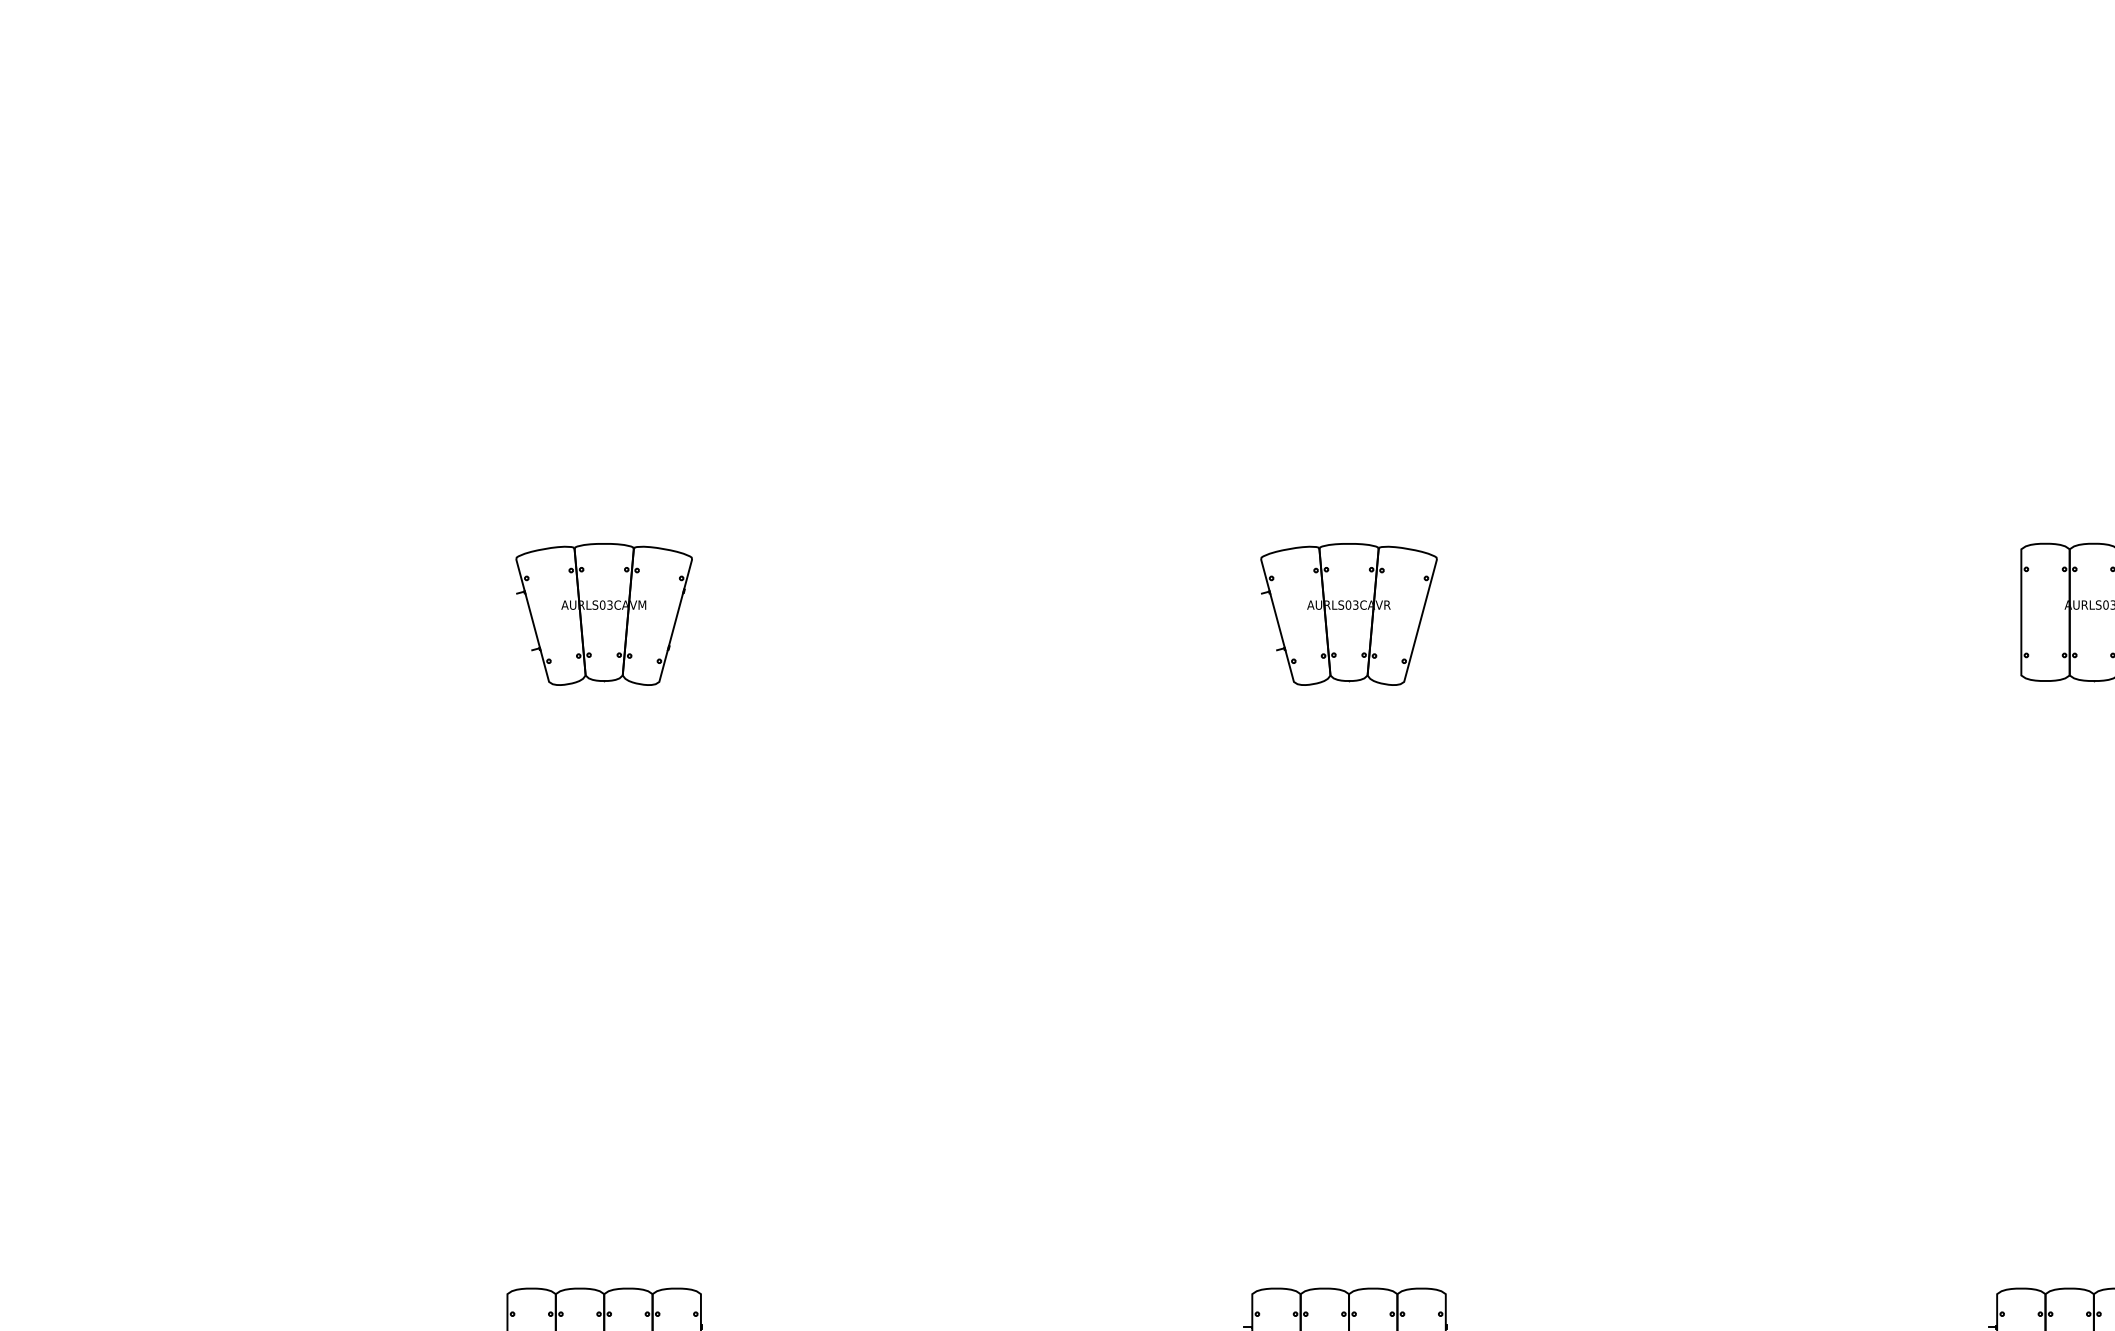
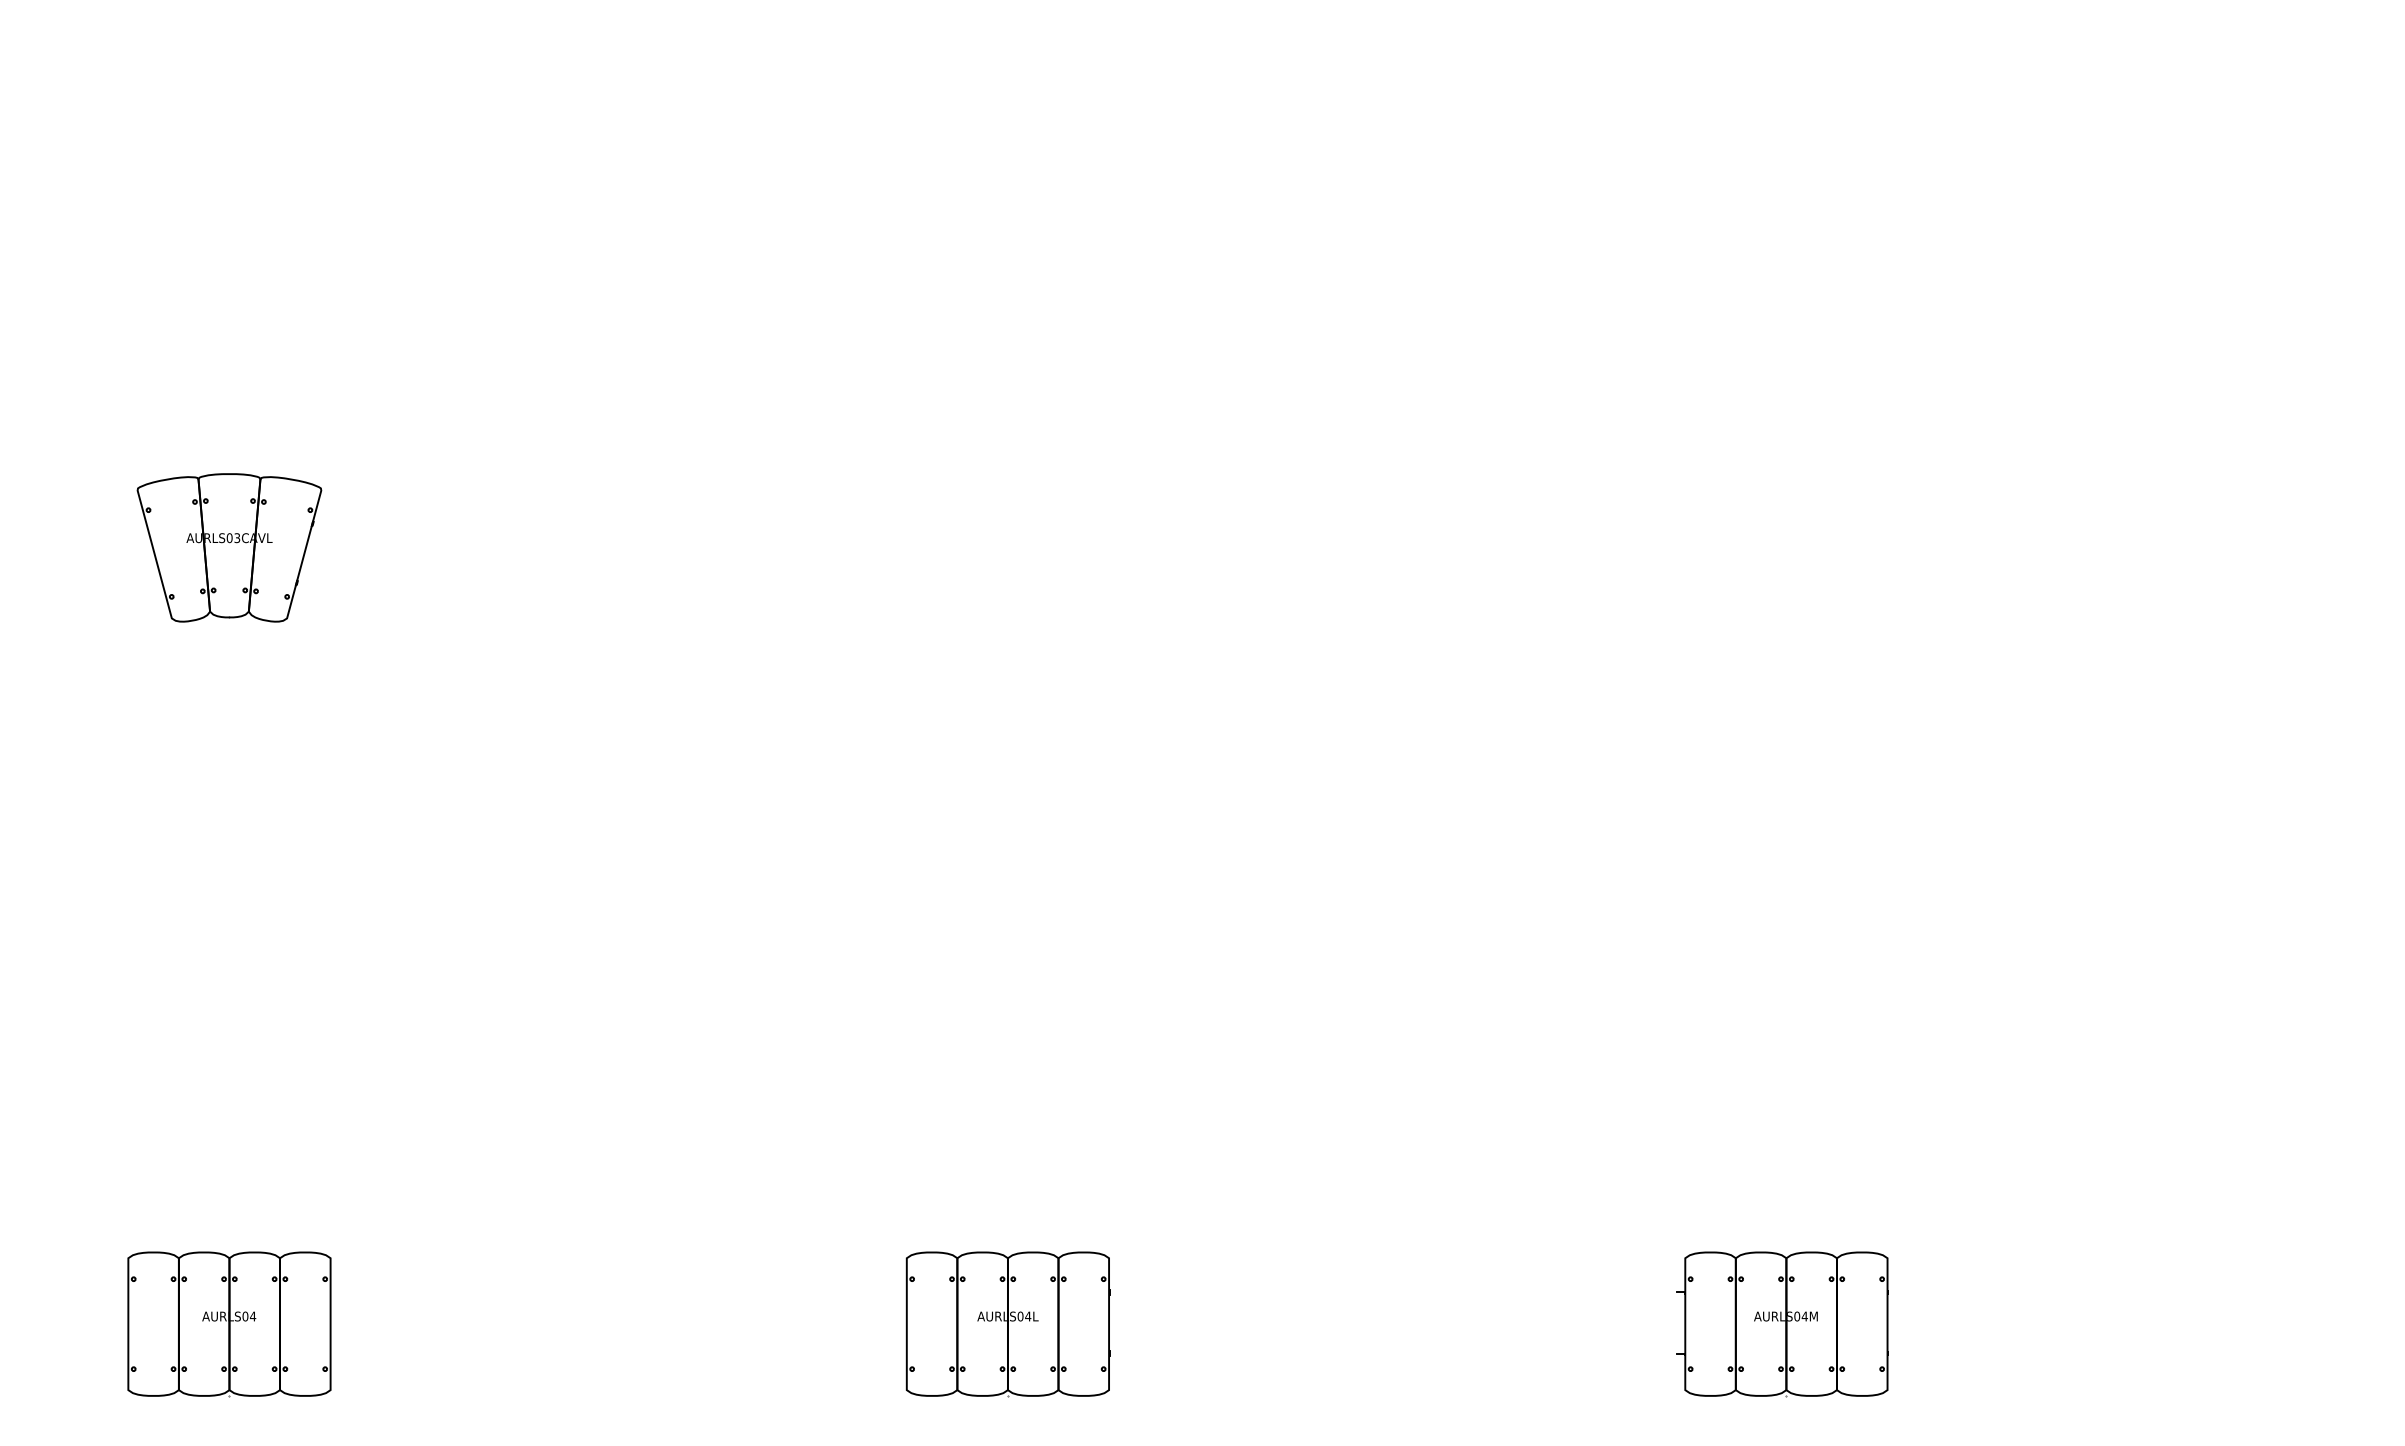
part: (603, 614) -> (1007, 547), removed
part: (1349, 614) -> (1786, 547), removed

